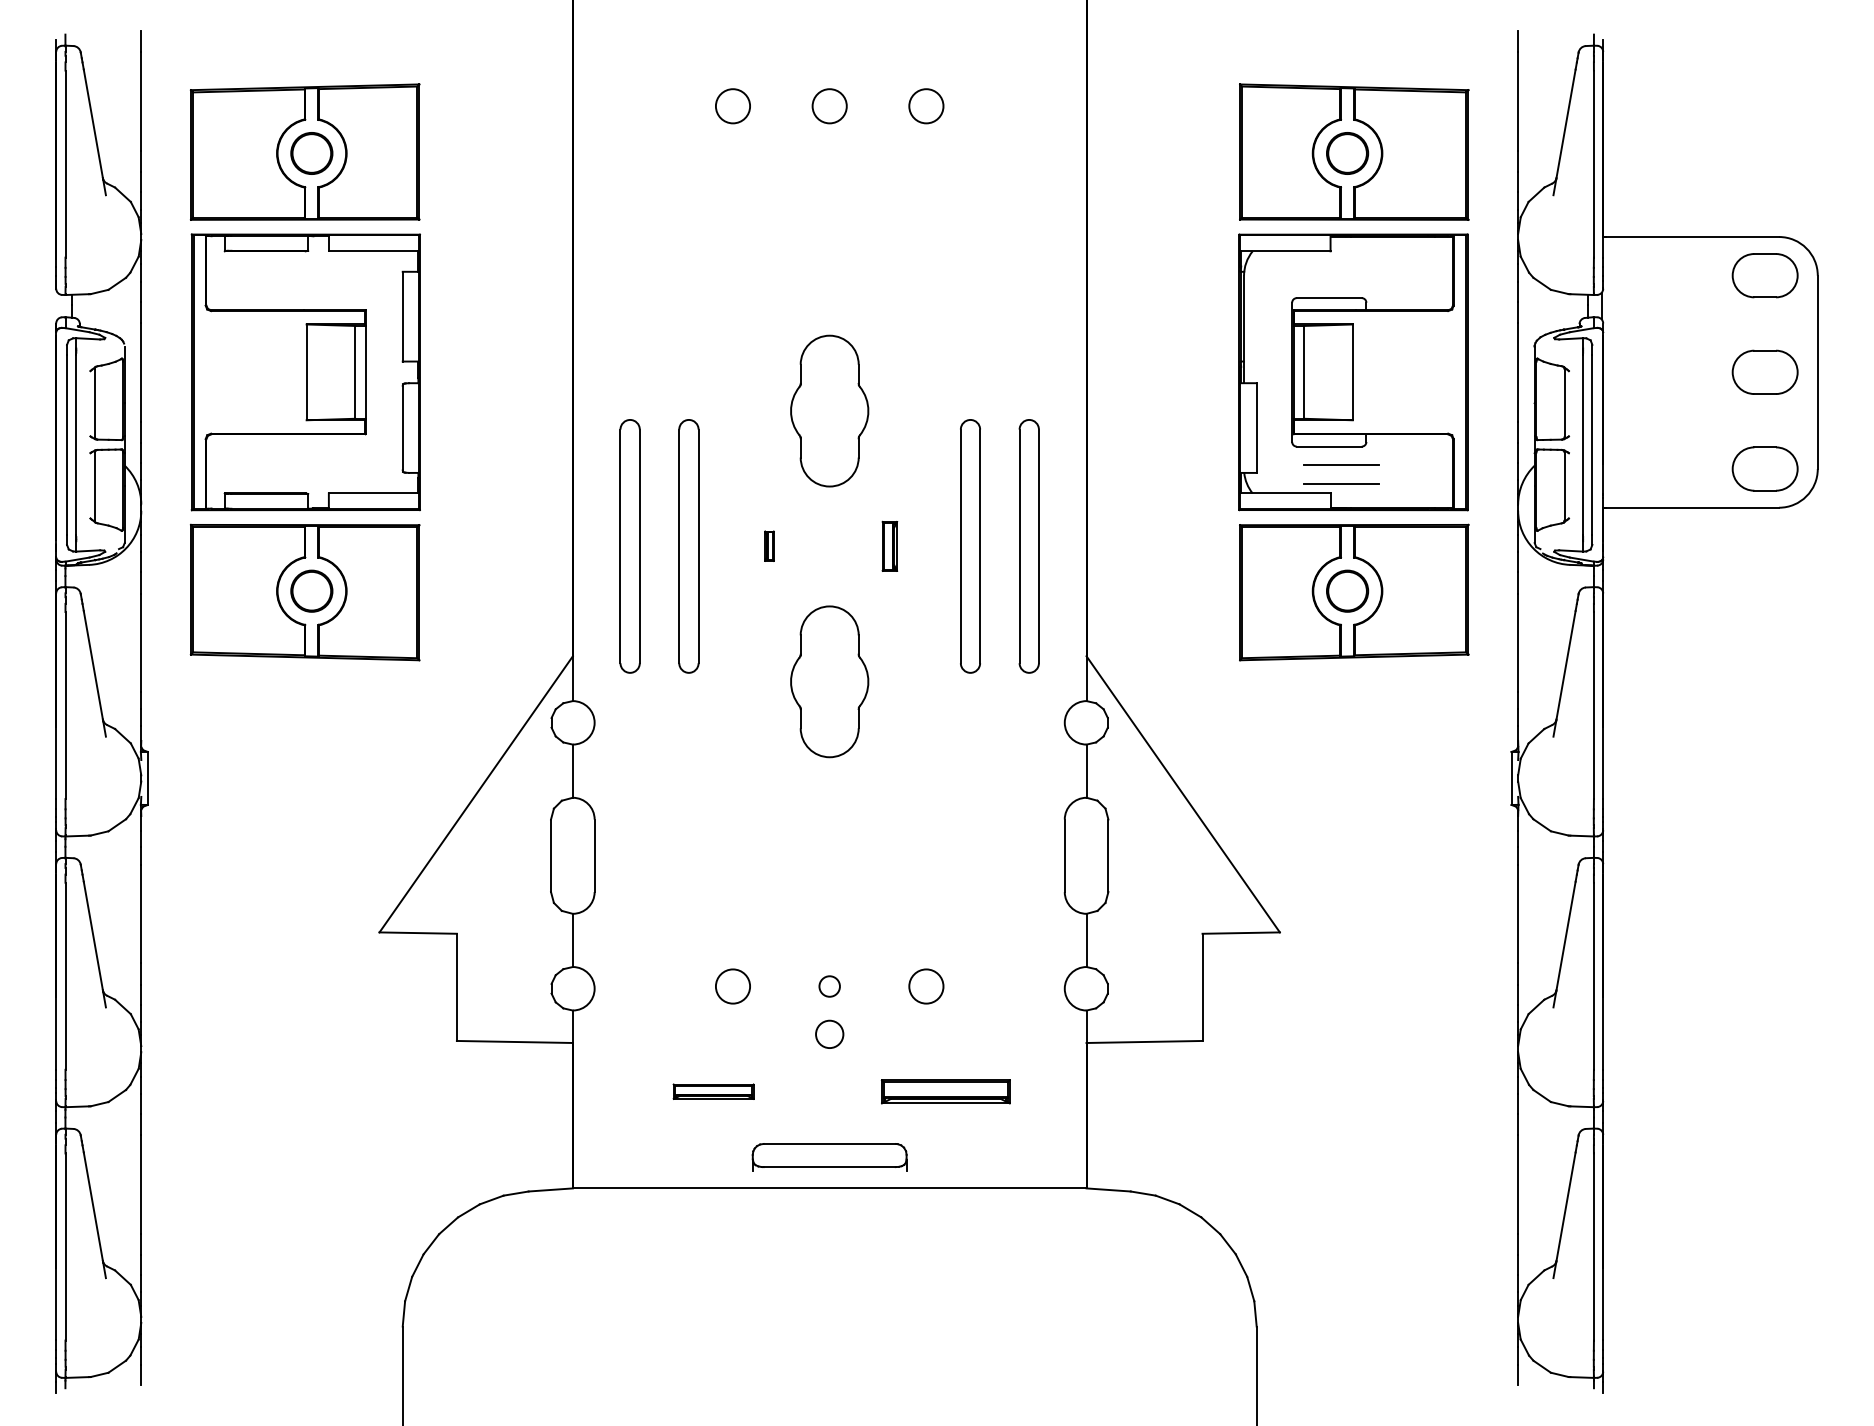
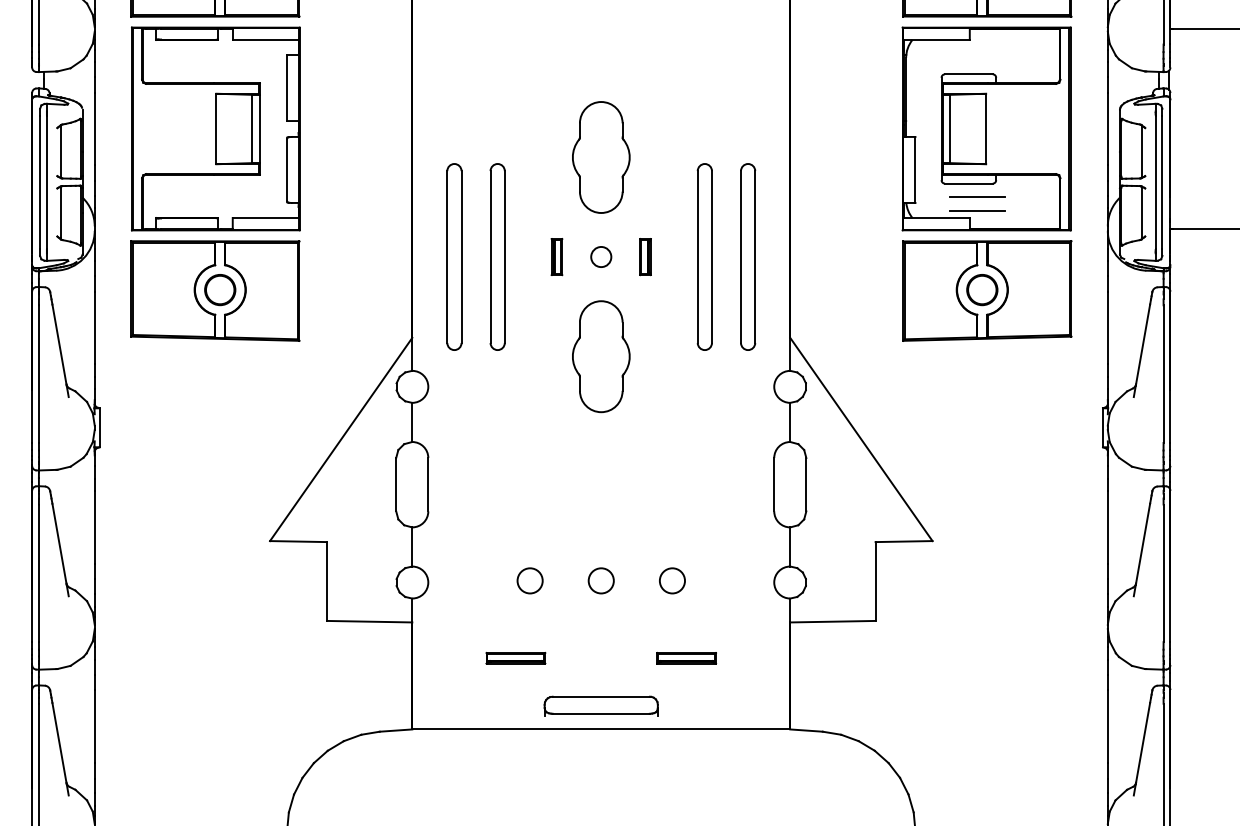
part: (769, 545) -> (556, 256), size x1.67
circle: (829, 986) -> (601, 580), size x1.67
circle: (829, 1033) -> (601, 256), moved
part: (945, 1091) -> (686, 658), size x0.62

